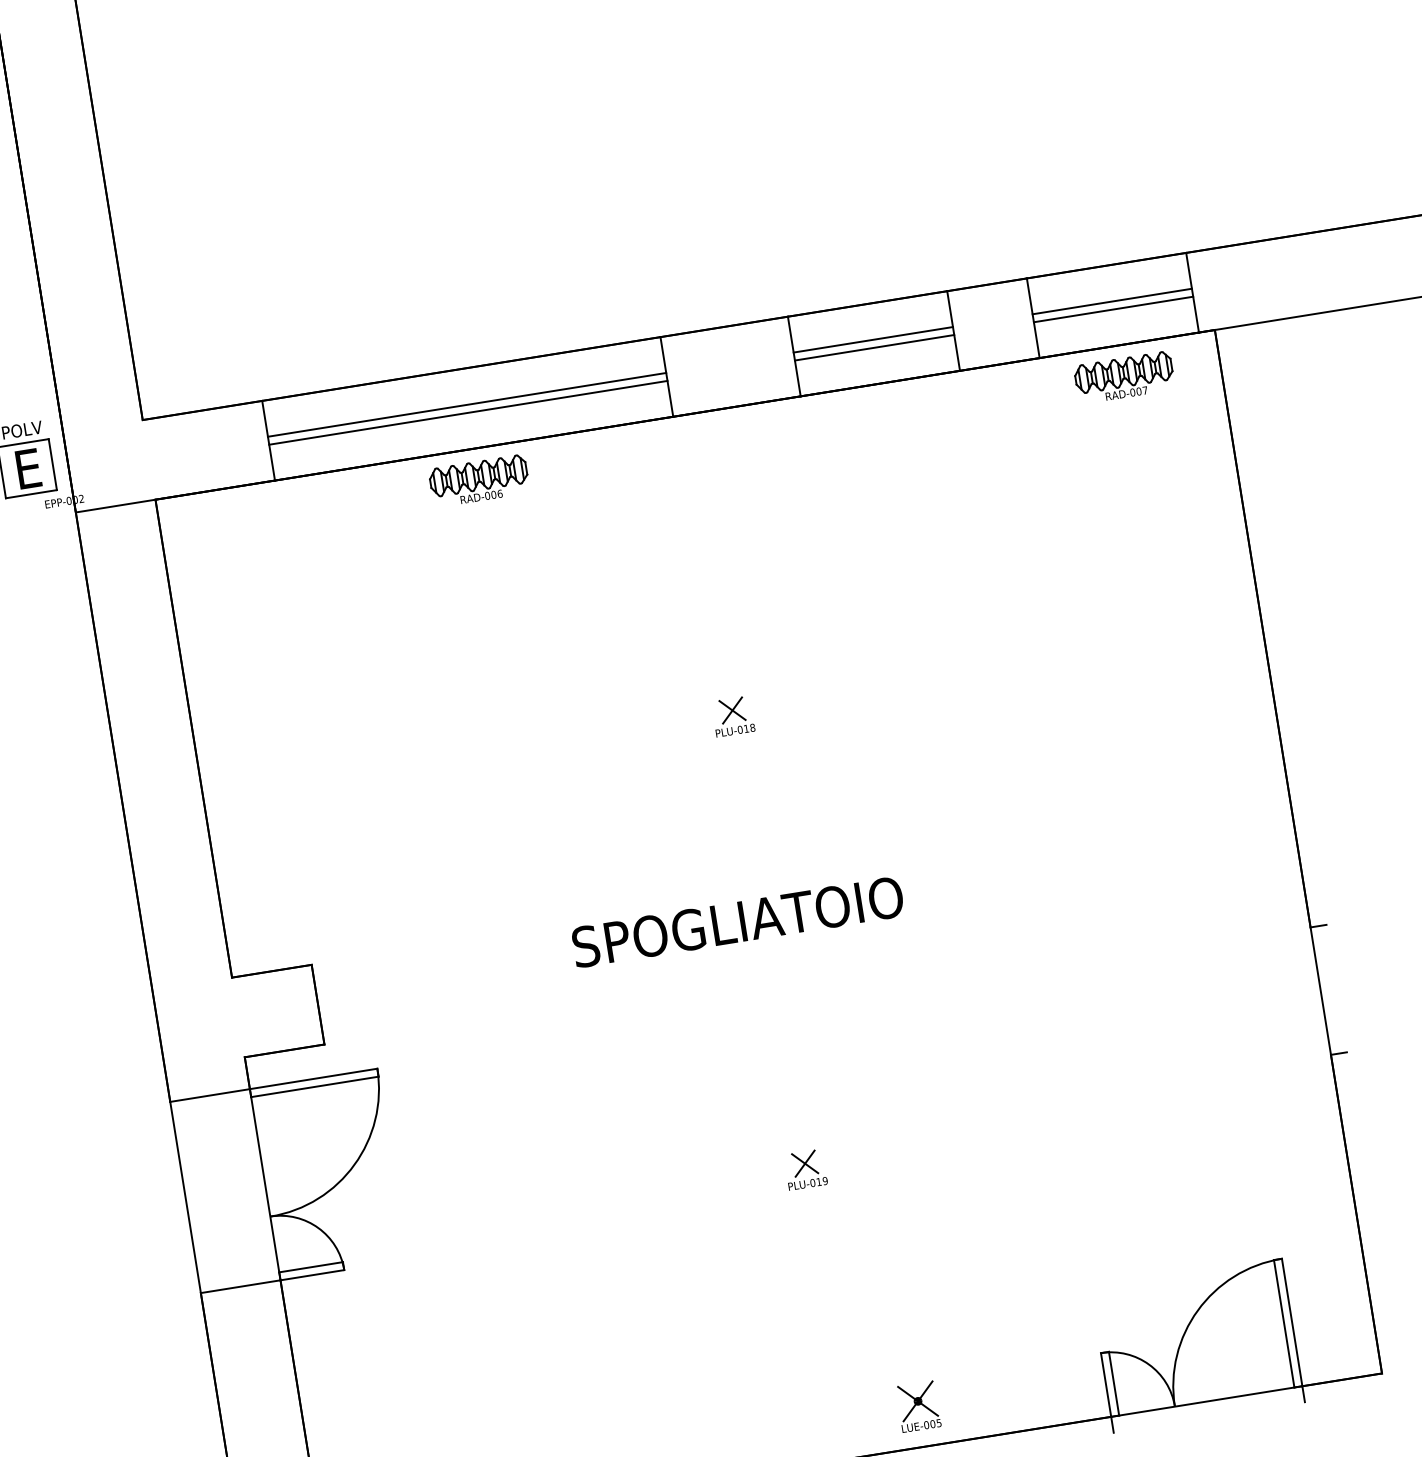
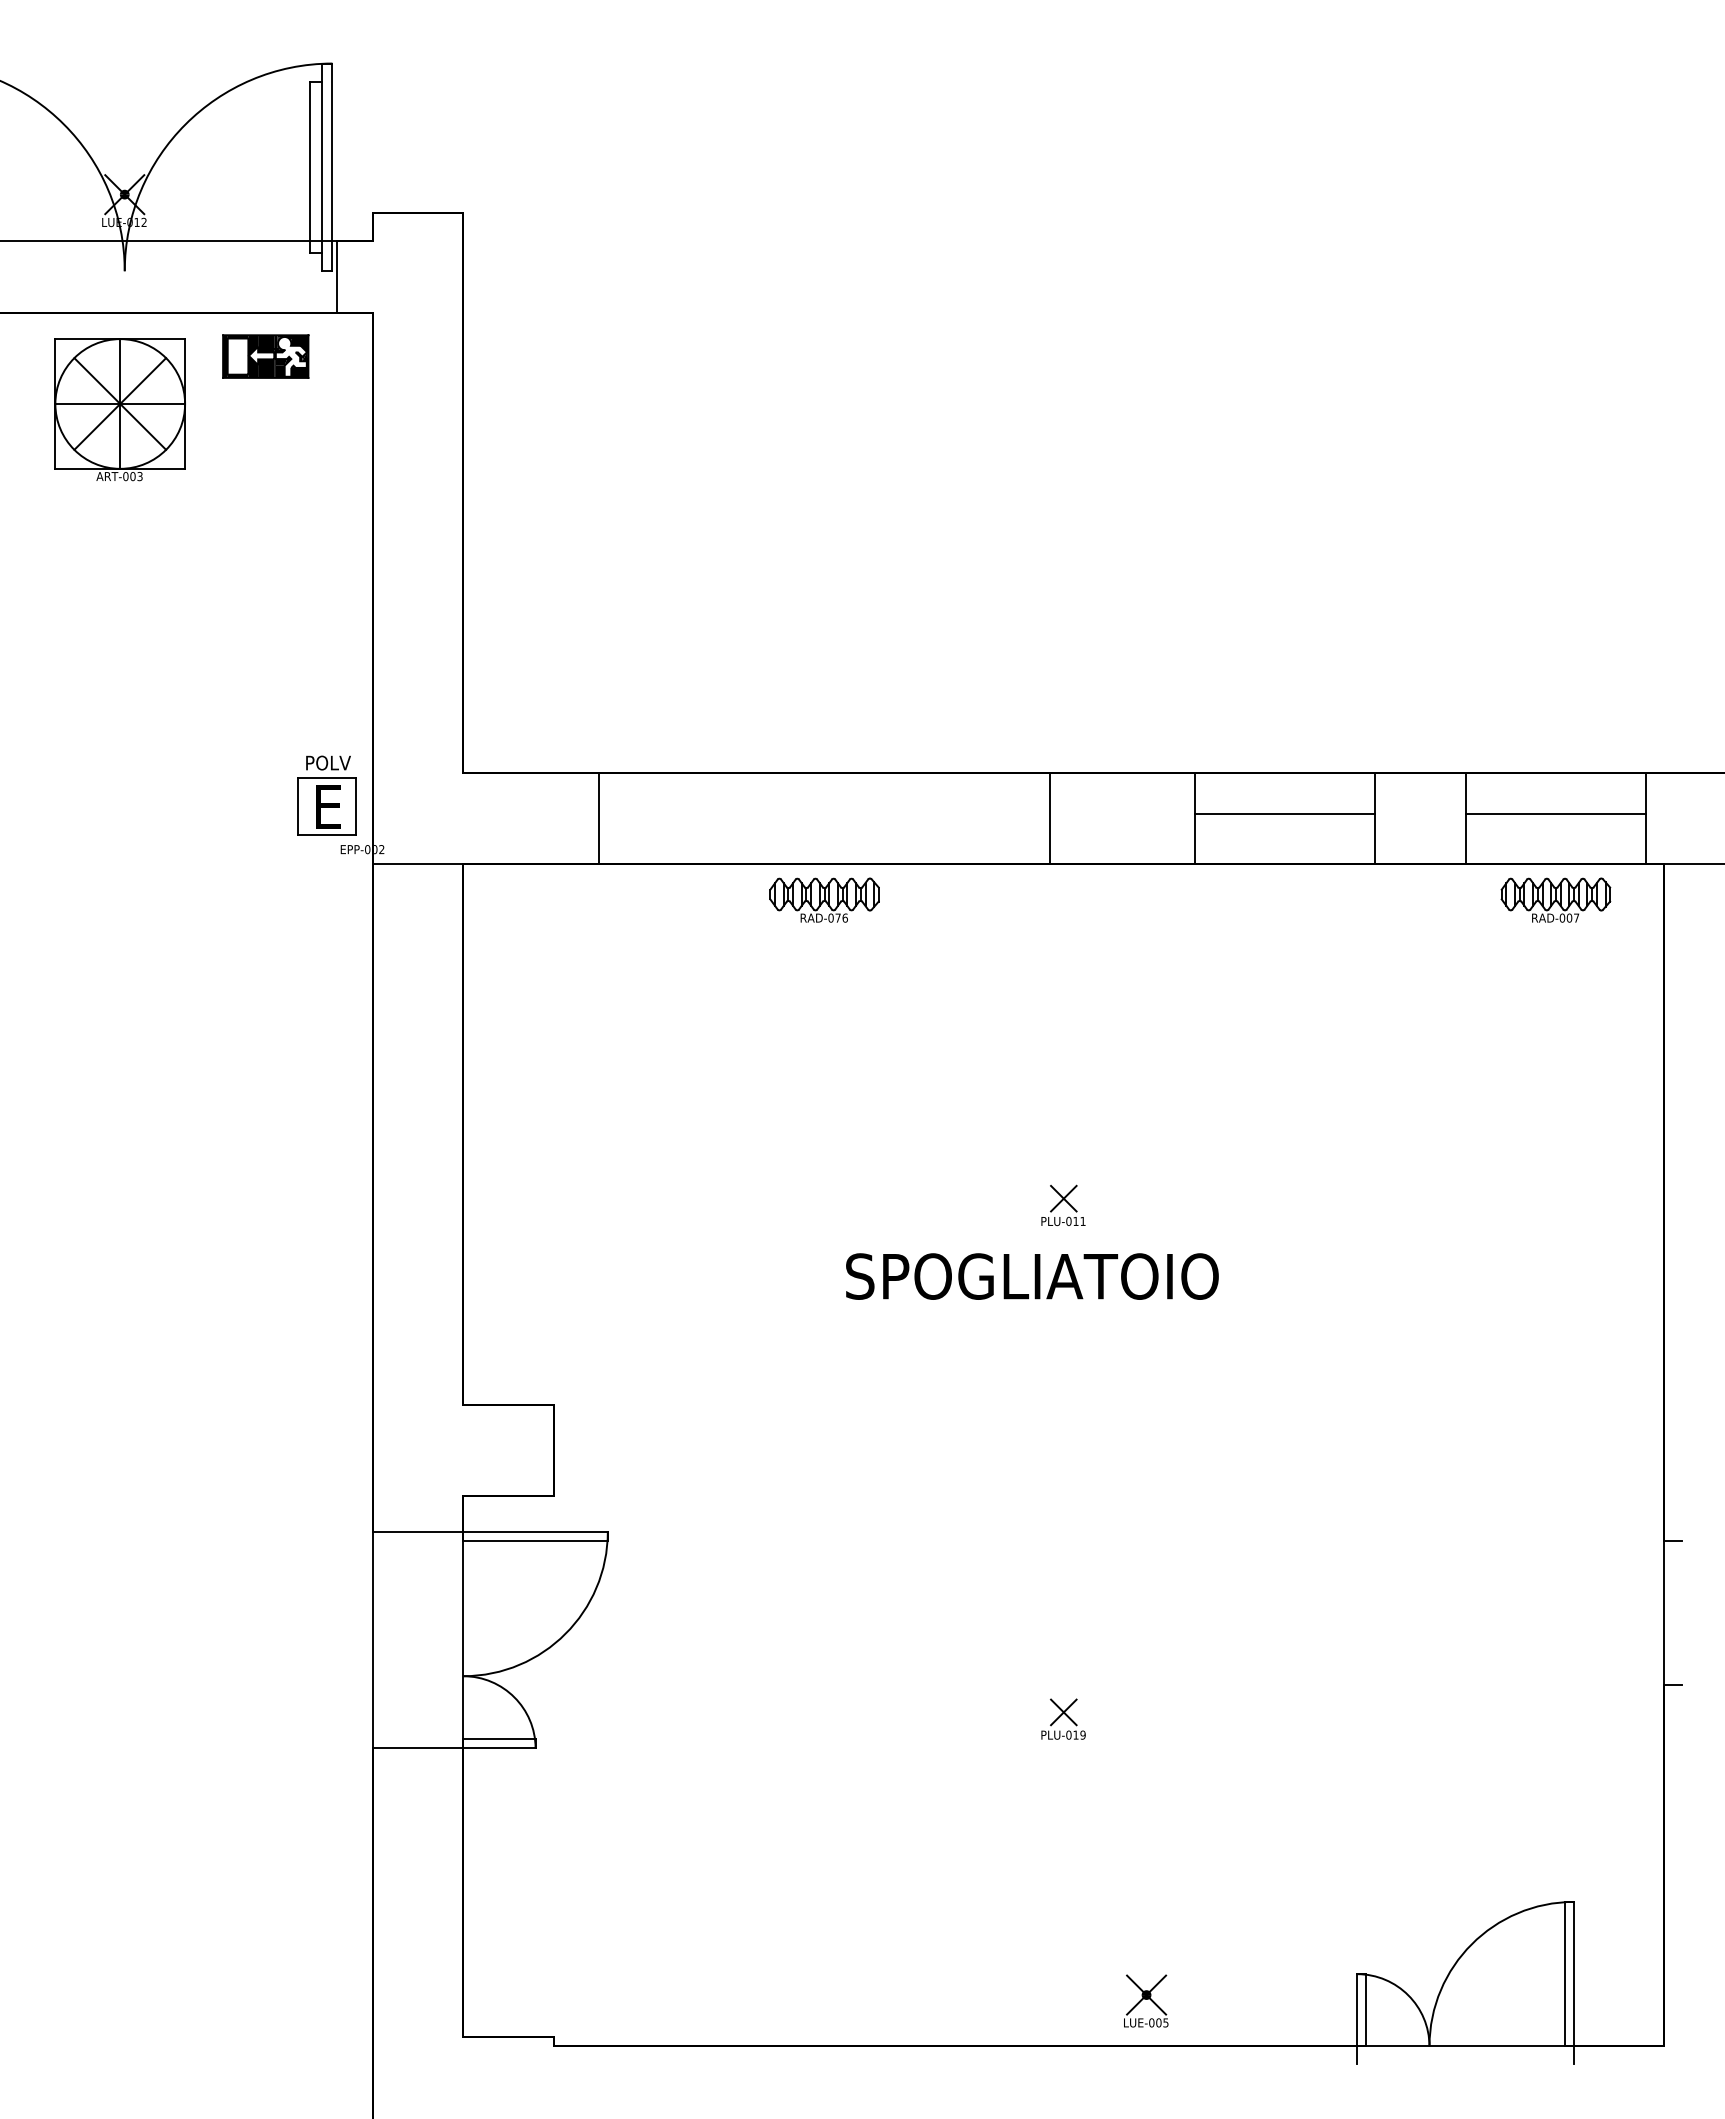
line: (1113, 309) -> (1555, 822), removed
line: (874, 347) -> (1284, 822), removed
line: (467, 404) -> (824, 813), removed
line: (468, 412) -> (824, 822), removed
text: (493, 494) -> (837, 917), RAD-006 -> RAD-076
text: (752, 727) -> (1082, 1220), PLU-018 -> PLU-011
text: (738, 922) -> (1032, 1276), moved

